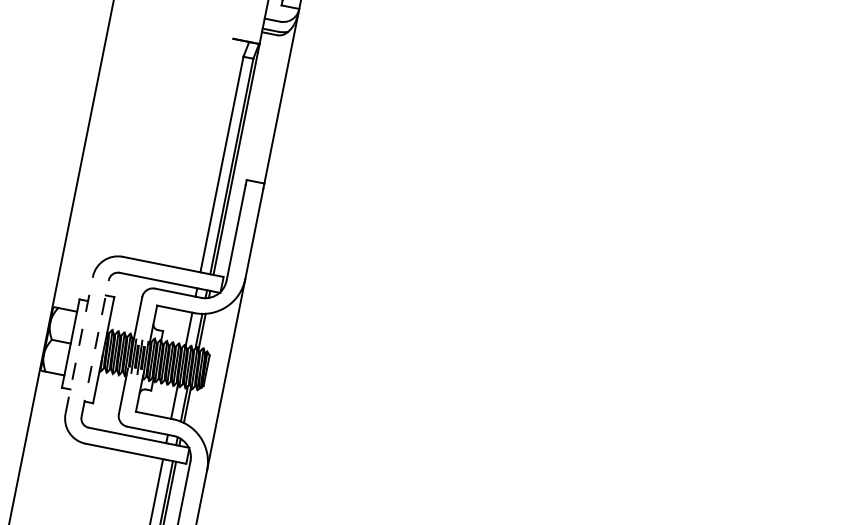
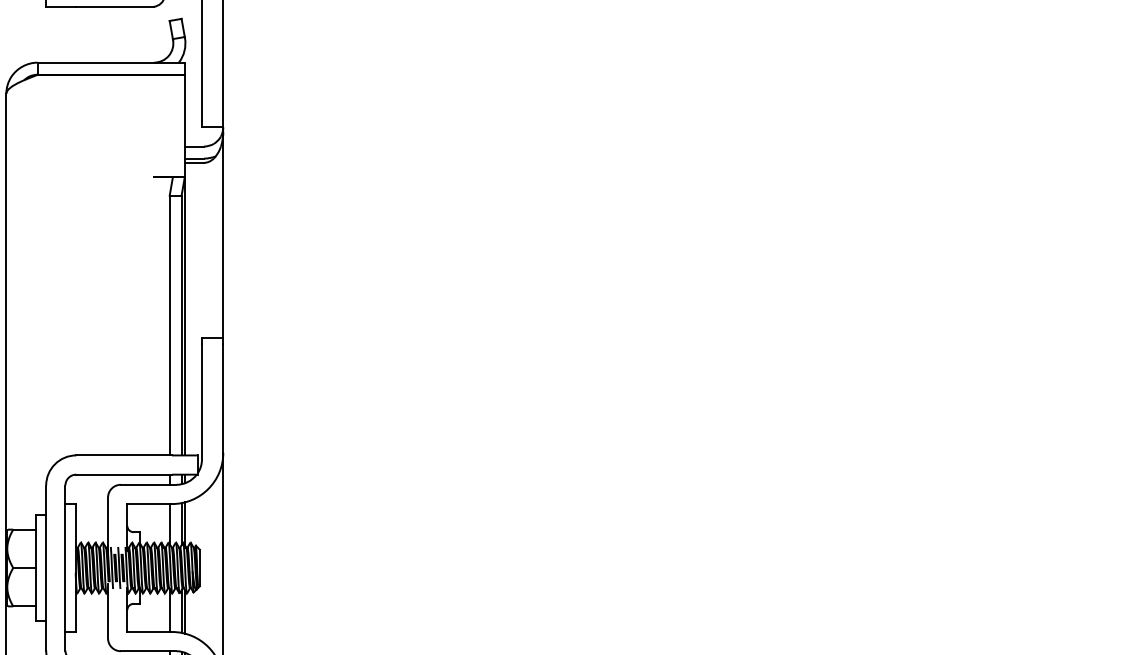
line: (79, 344) -> (46, 567), dashed -> solid
line: (95, 348) -> (65, 567), dashed -> solid

